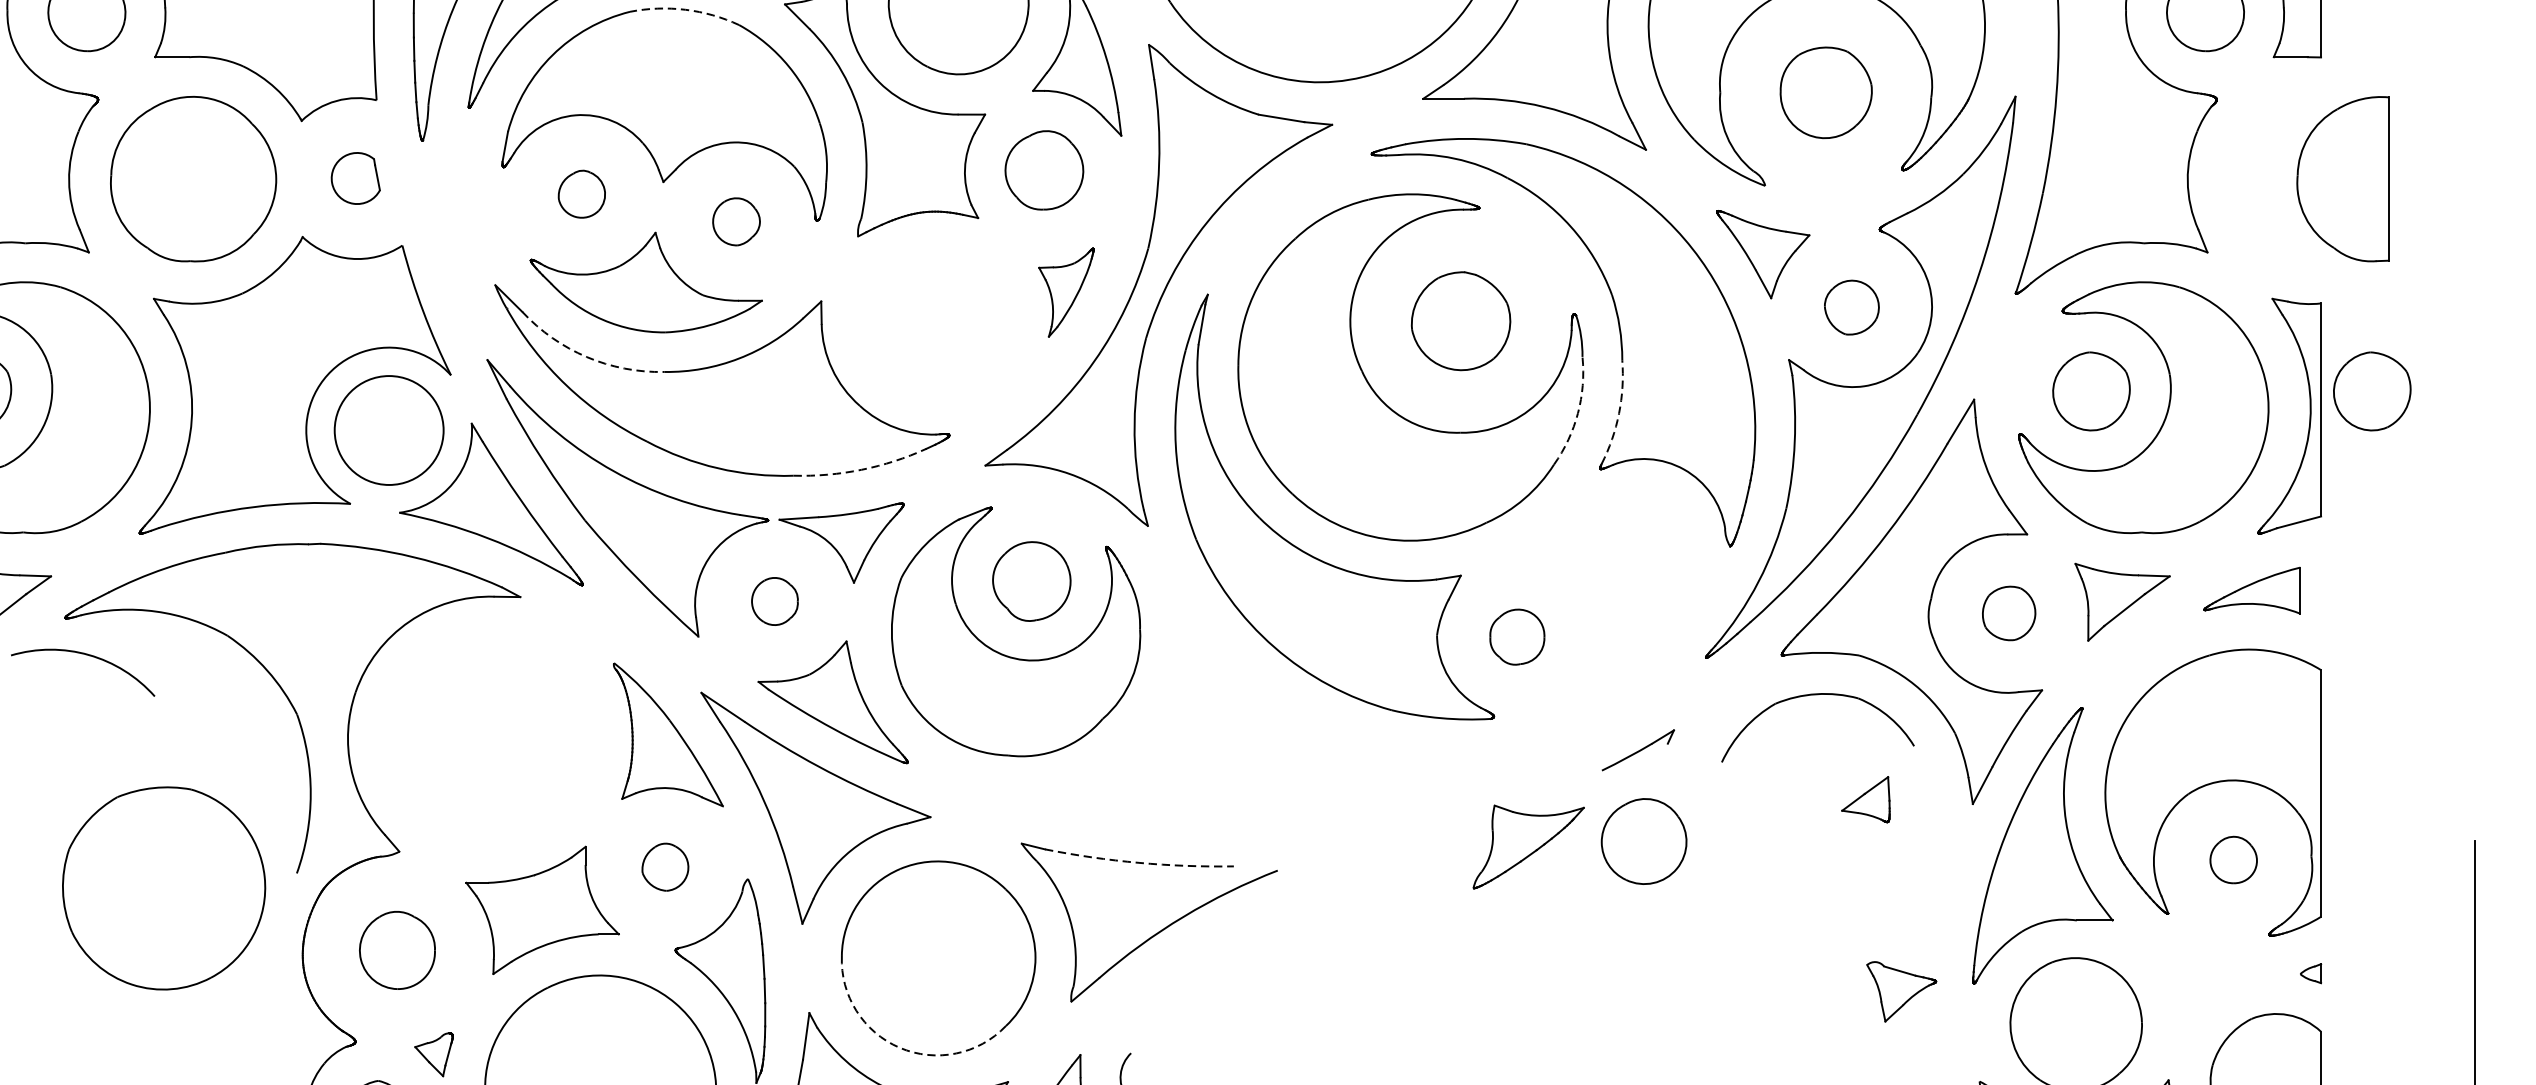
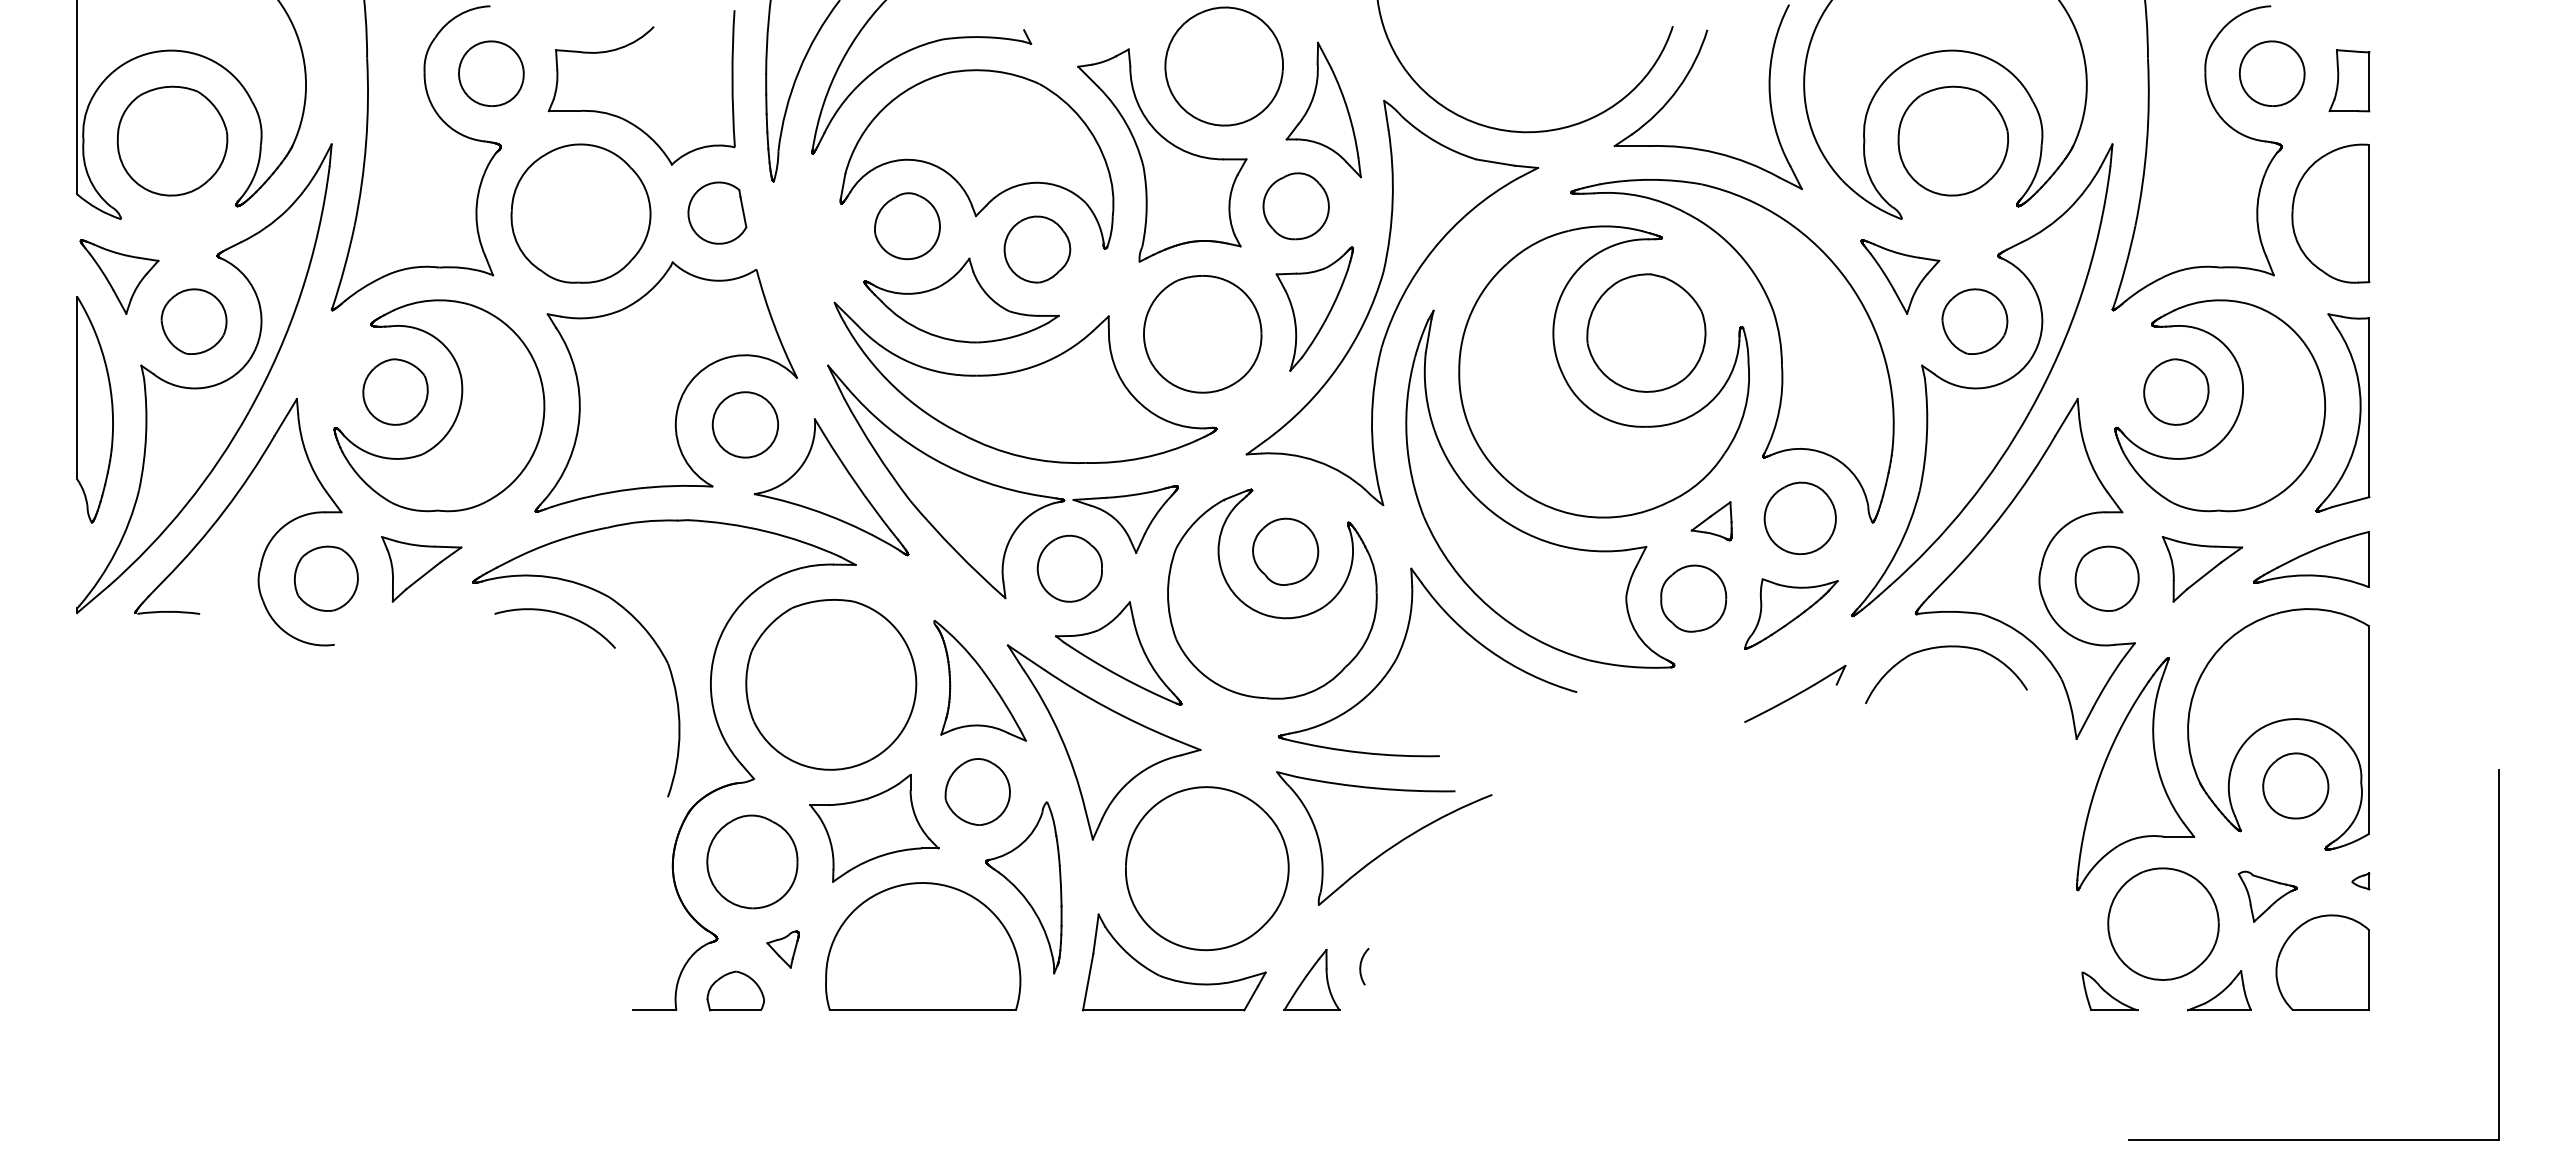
arc: (685, 10) -> (994, 71), dashed -> solid
part: (1826, 92) -> (1953, 140), size x1.43
part: (355, 177) -> (717, 212), size x1.43
part: (2342, 178) -> (2330, 213), moved
part: (581, 194) -> (907, 226), size x1.67
part: (736, 221) -> (1037, 249), size x1.67
part: (1066, 291) -> (1314, 308), size x1.67
part: (1851, 307) -> (1974, 321), size x1.43
part: (1461, 320) -> (1646, 332), size x1.43
part: (932, 322) -> (1202, 334), added
arc: (586, 357) -> (911, 363), dashed -> solid
part: (2372, 390) -> (2412, 391), removed
arc: (1577, 413) -> (1744, 410), dashed -> solid
arc: (1619, 413) -> (1779, 410), dashed -> solid
circle: (389, 430) -> (745, 424), size x0.71
arc: (861, 469) -> (1142, 457), dashed -> solid
part: (2252, 590) -> (2311, 559), size x1.43
part: (774, 601) -> (1069, 568), size x1.67
part: (2008, 613) -> (2106, 578), size x1.43
part: (1517, 637) -> (1693, 598), size x1.43
arc: (87, 656) -> (558, 614), moved
part: (1169, 698) -> (1401, 650), added
part: (1638, 750) -> (1795, 693), size x1.67
part: (1865, 799) -> (1711, 521), moved
part: (1643, 841) -> (1799, 518), moved
part: (1528, 846) -> (1791, 613), moved
part: (2233, 859) -> (2295, 785), size x1.67
arc: (1138, 863) -> (1375, 788), dashed -> solid
part: (665, 866) -> (977, 791), size x1.67
part: (164, 888) -> (831, 684), moved
part: (397, 949) -> (752, 861), size x1.43
part: (1901, 991) -> (2267, 896), moved
arc: (899, 1047) -> (1174, 943), dashed -> solid

